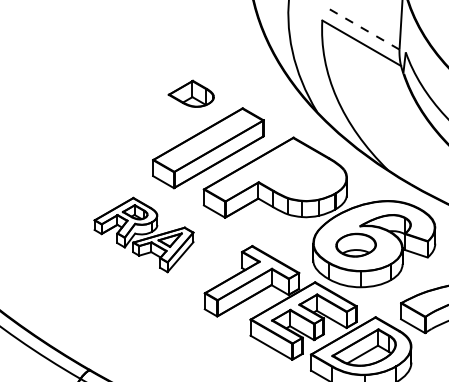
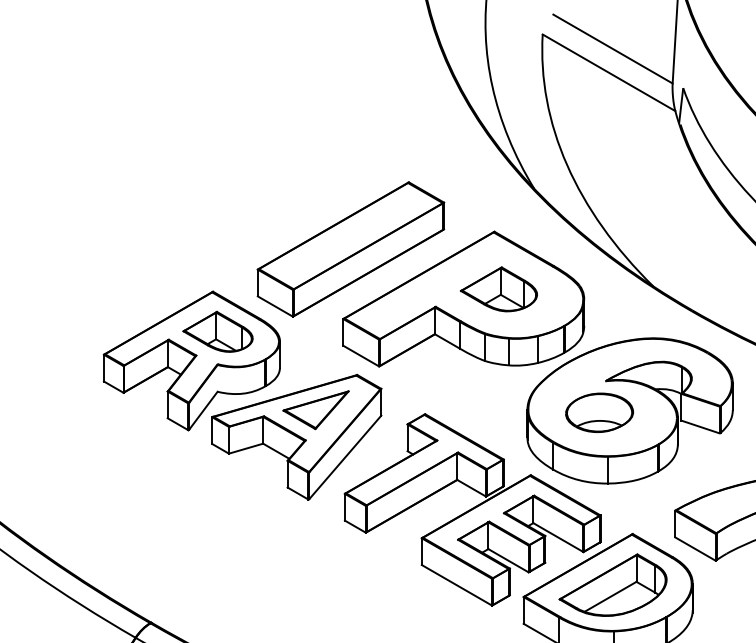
line: (364, 29) -> (613, 49), dashed -> solid
part: (190, 93) -> (497, 288), moved
part: (143, 234) -> (241, 394), size x1.67

